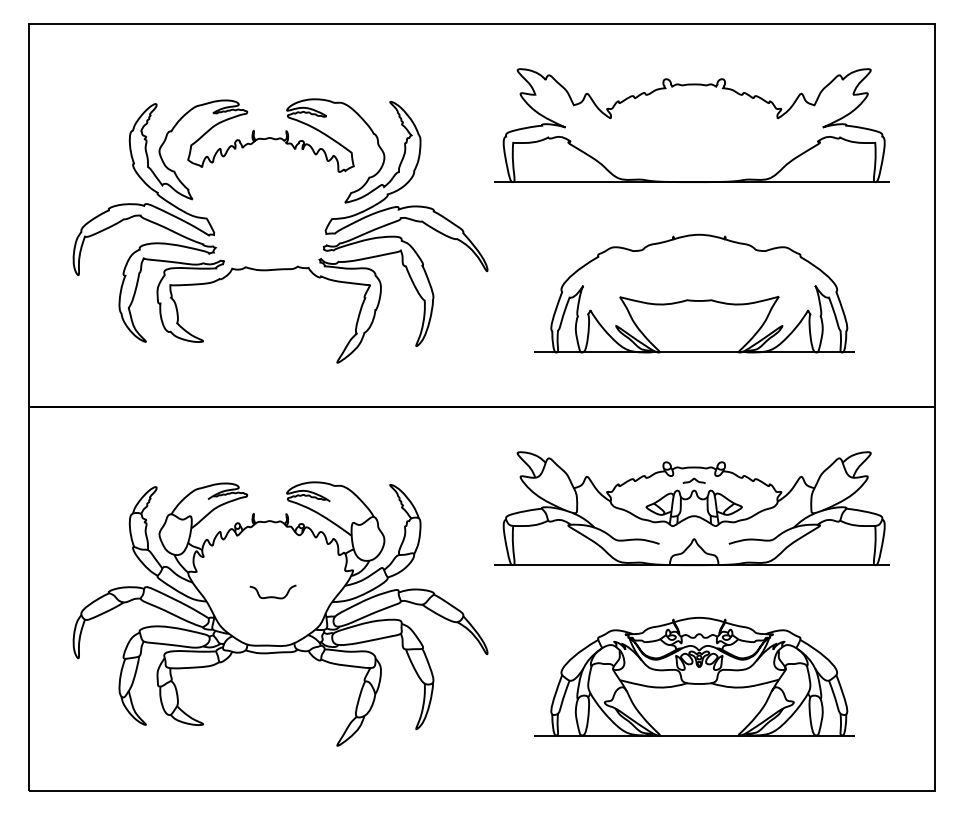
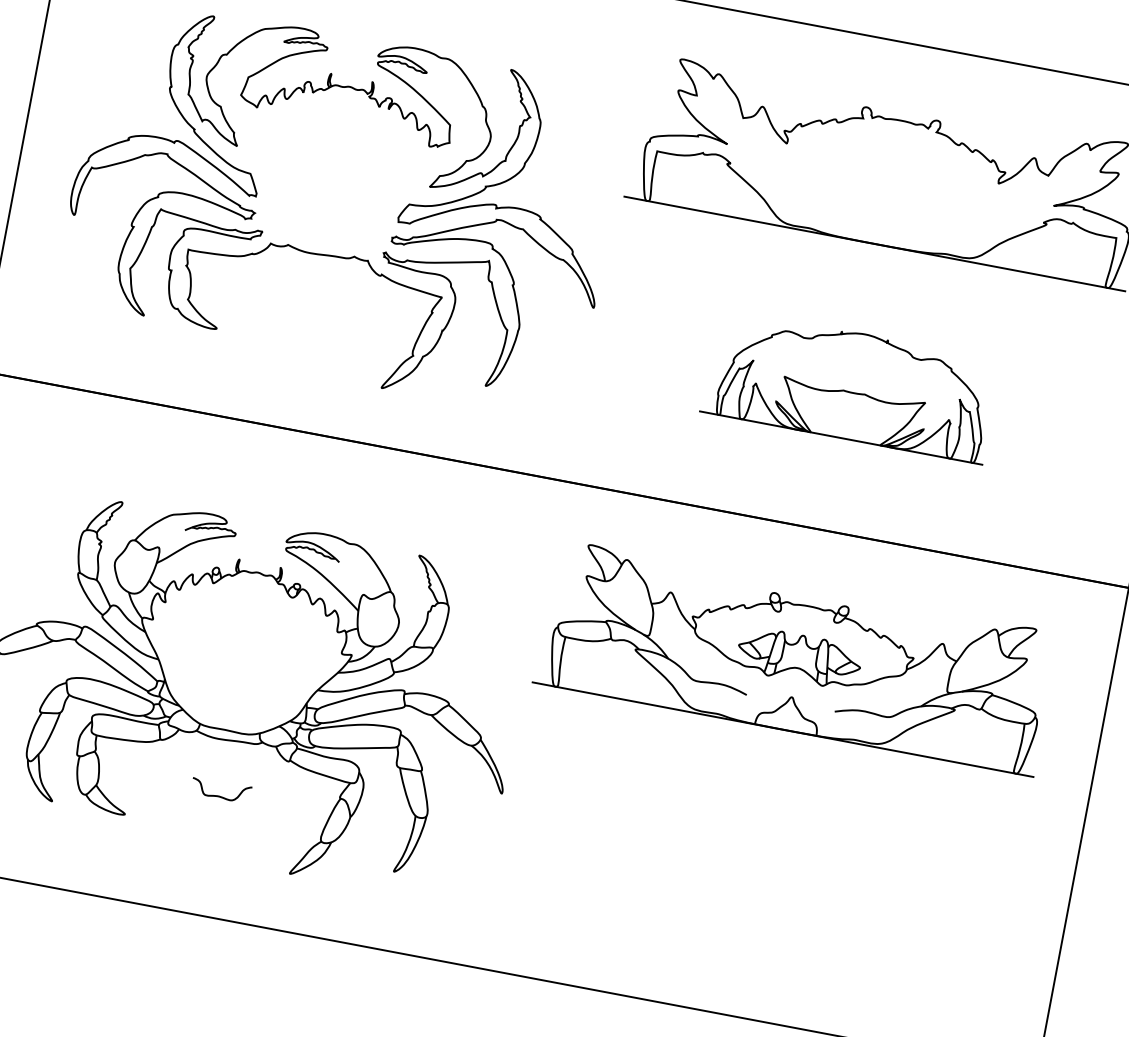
part: (694, 293) -> (851, 385), size x0.7
curve: (693, 480) -> (805, 622), removed
curve: (272, 596) -> (219, 795), moved
part: (694, 676) -> (759, 871), removed

